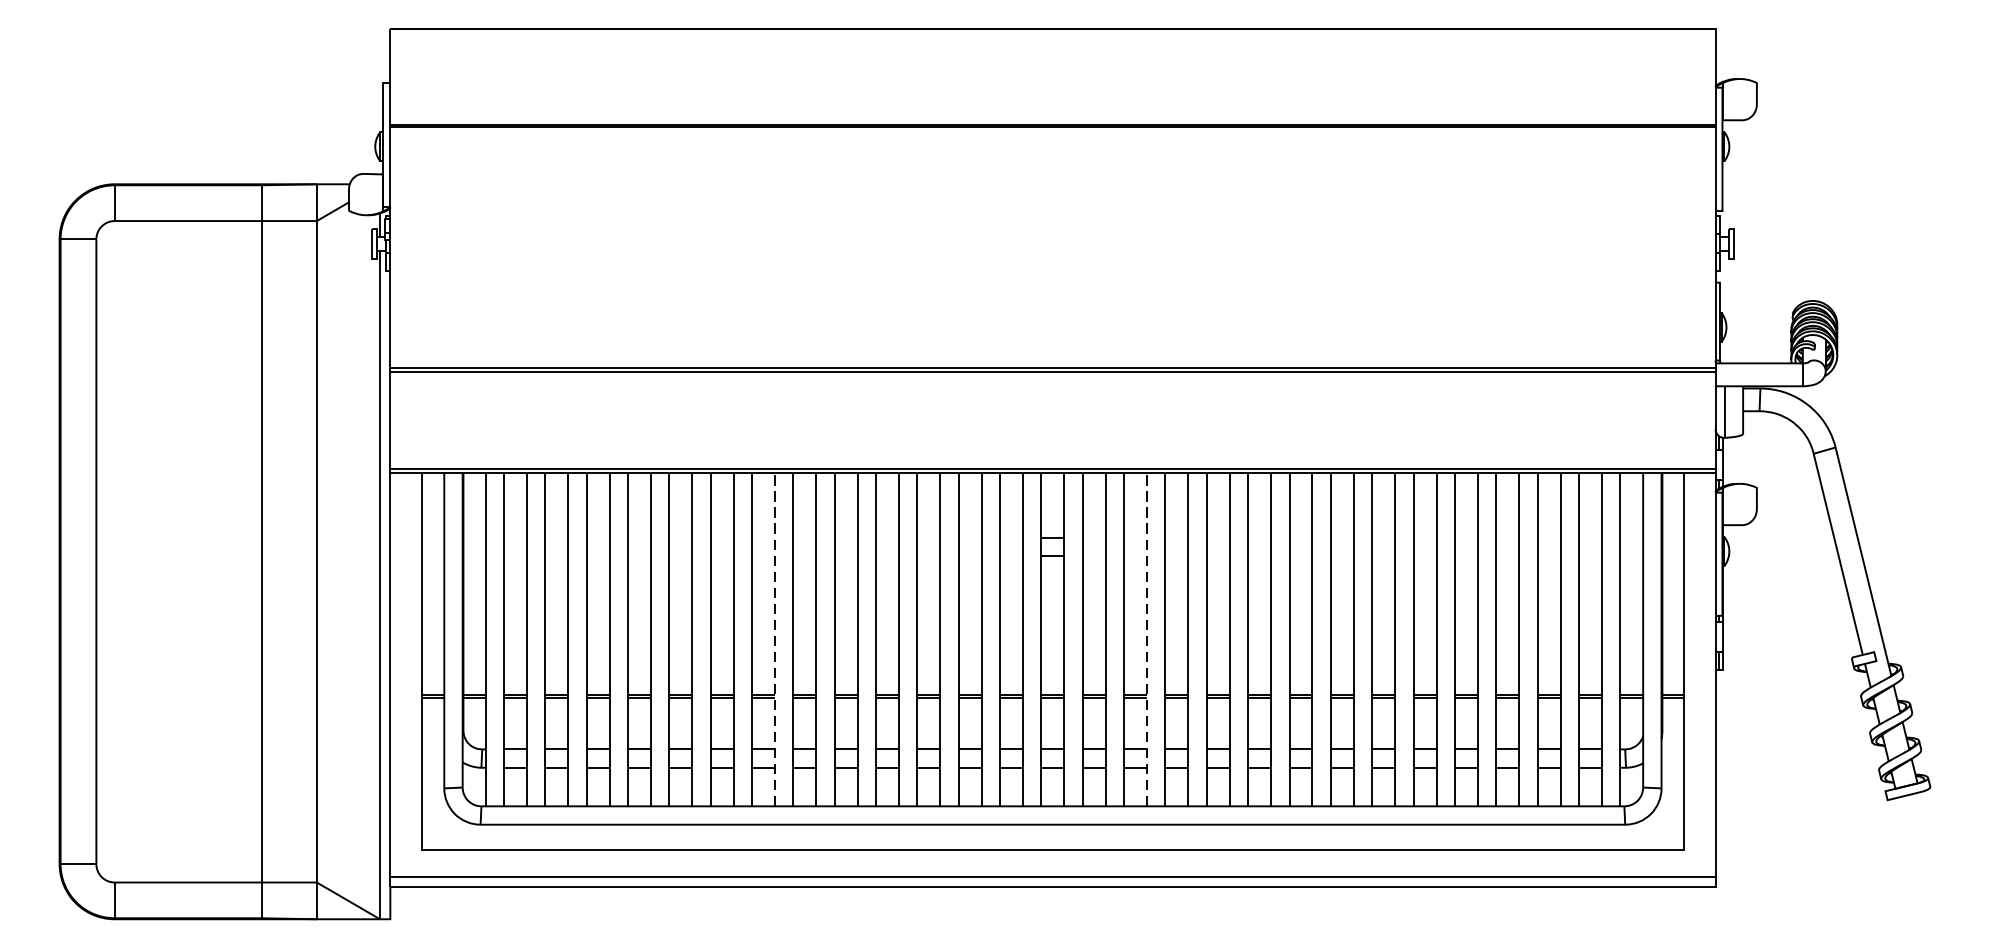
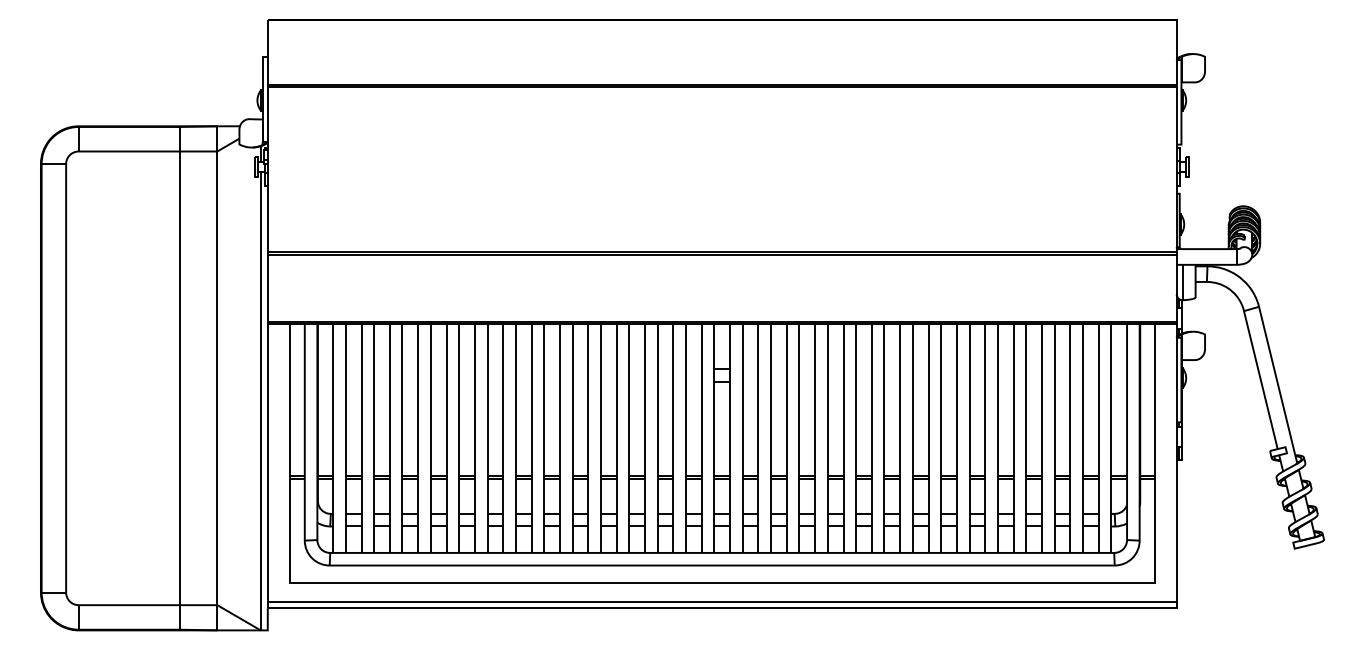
line: (774, 638) -> (531, 437), dashed -> solid
line: (1146, 638) -> (786, 437), dashed -> solid

